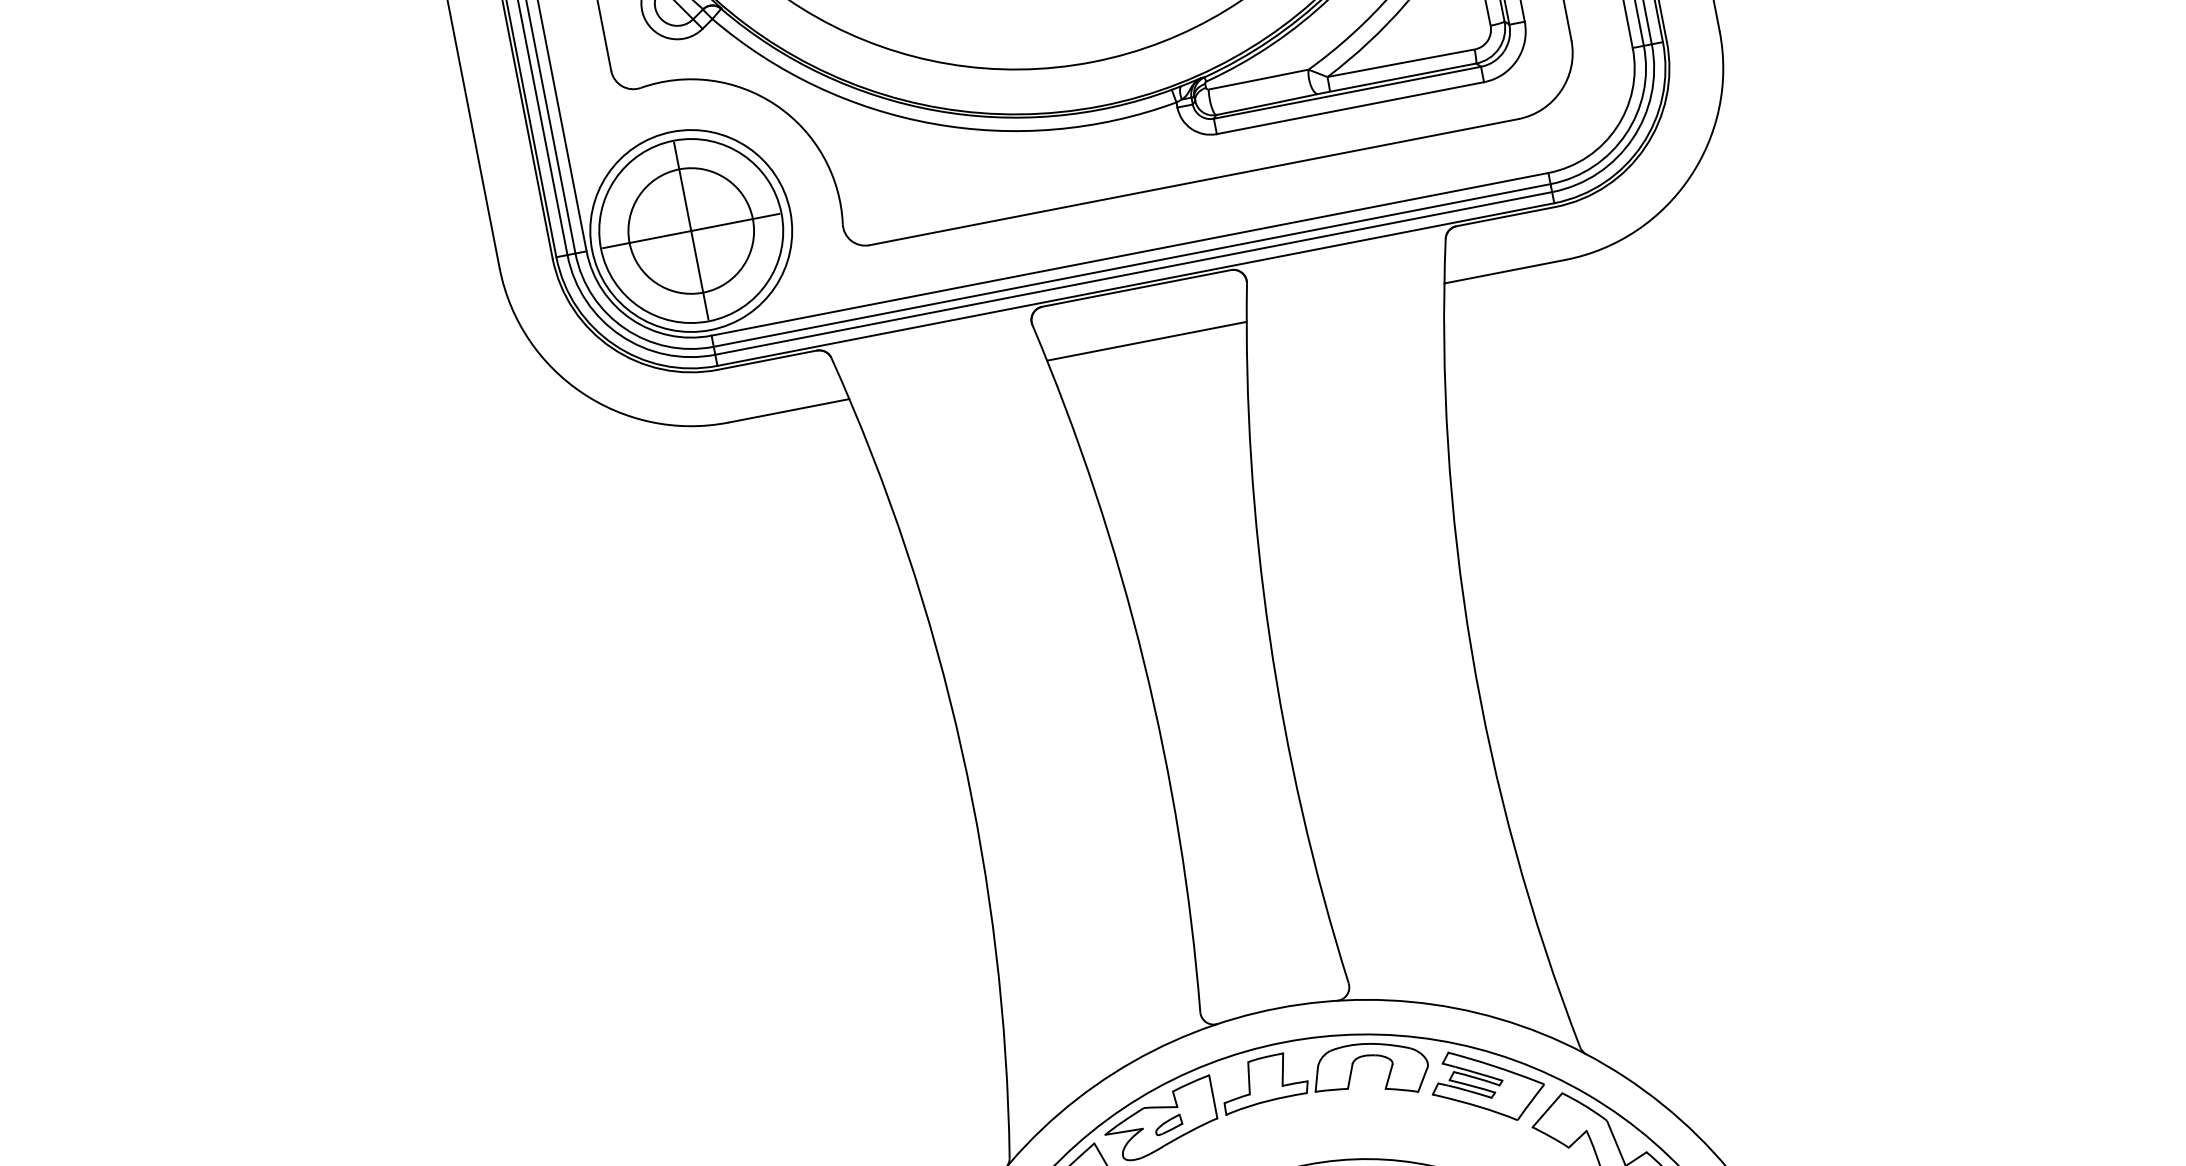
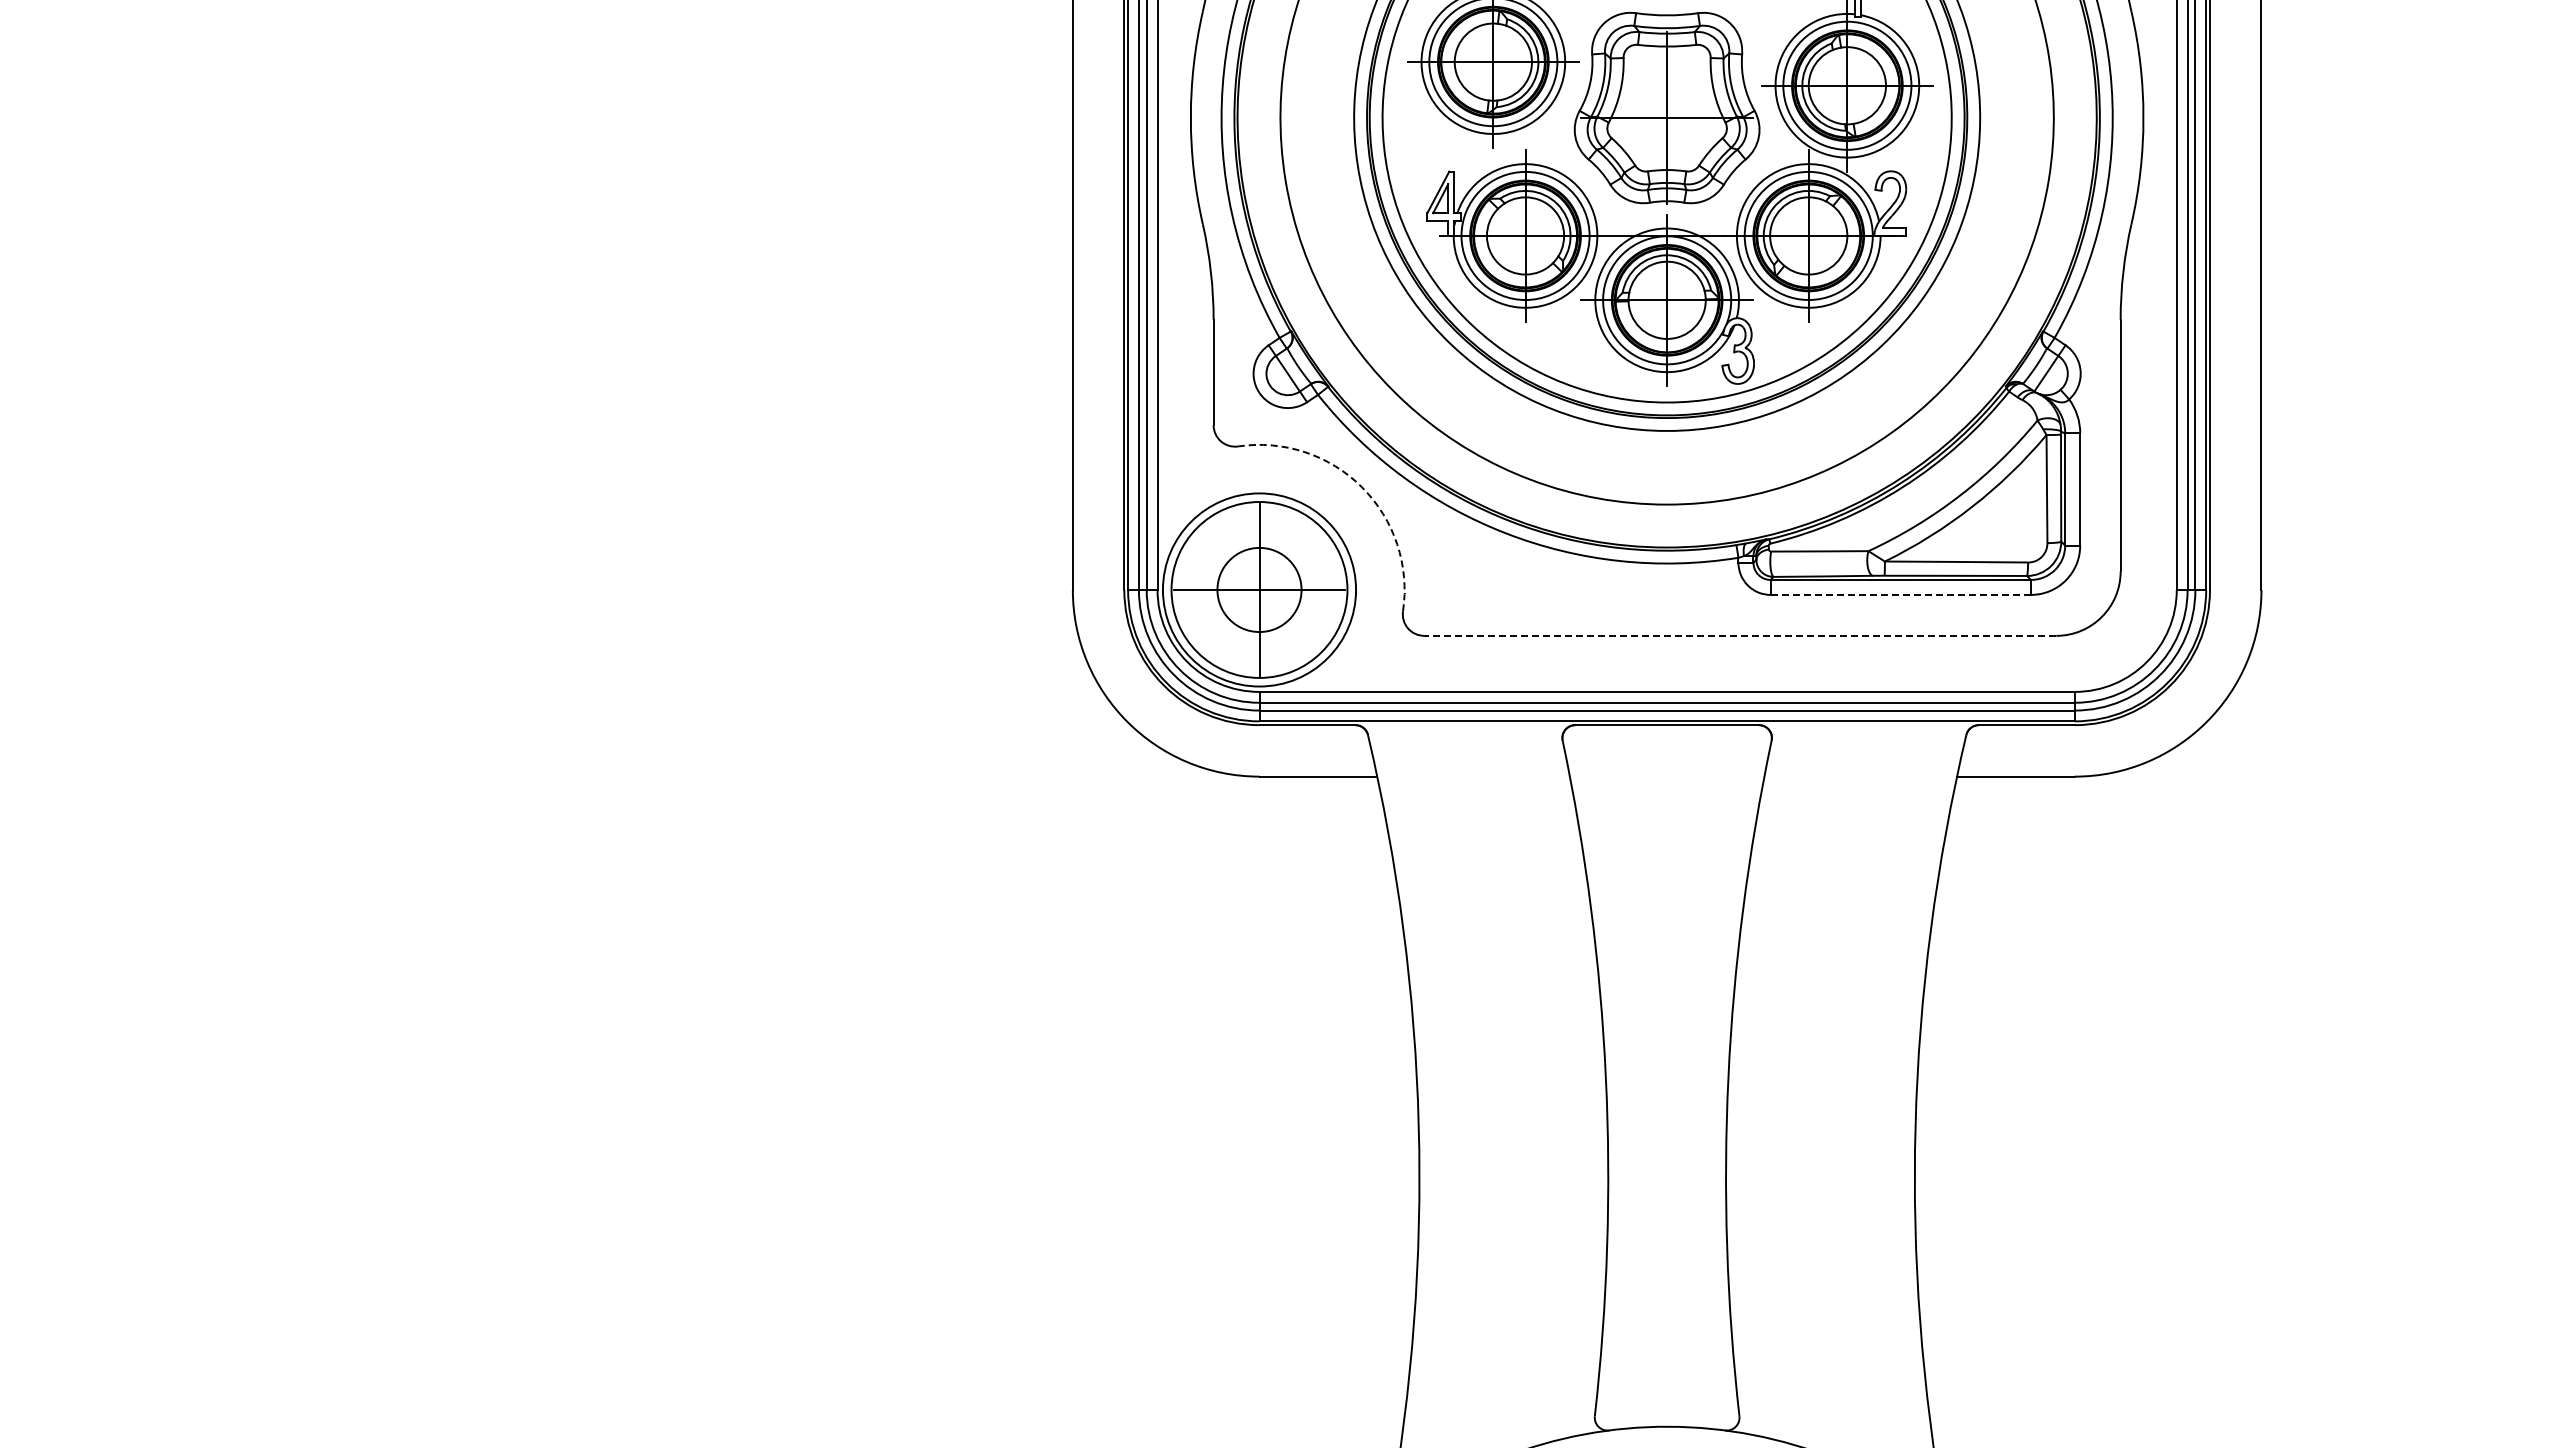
arc: (776, 105) -> (1362, 487), solid -> dashed
line: (1351, 107) -> (1901, 594), solid -> dashed
line: (1193, 181) -> (1739, 635), solid -> dashed
circle: (691, 230) -> (1259, 589), size x0.7
line: (1146, 341) -> (1666, 776), removed

